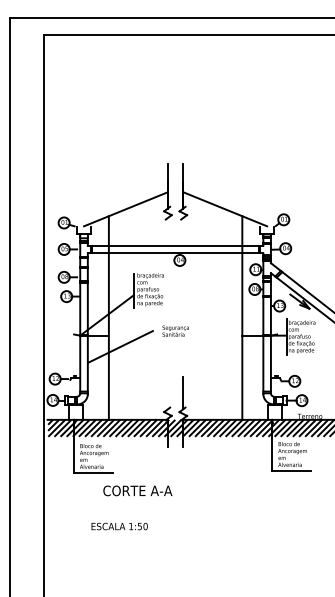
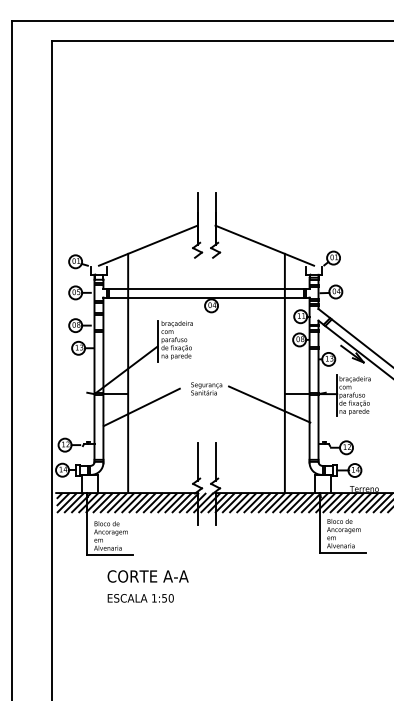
line: (229, 344) -> (269, 404), added
line: (167, 393) -> (197, 461), added
text: (137, 490) -> (147, 576), moved
text: (119, 526) -> (140, 598), moved

